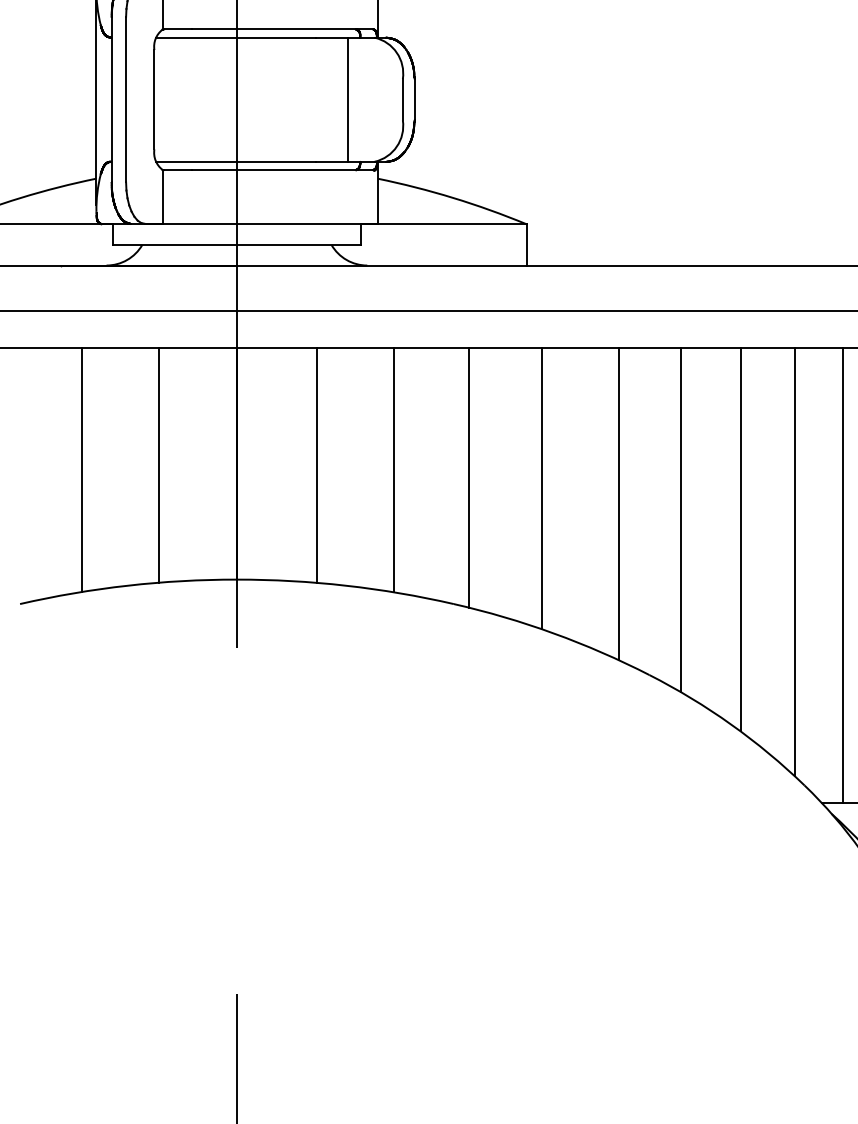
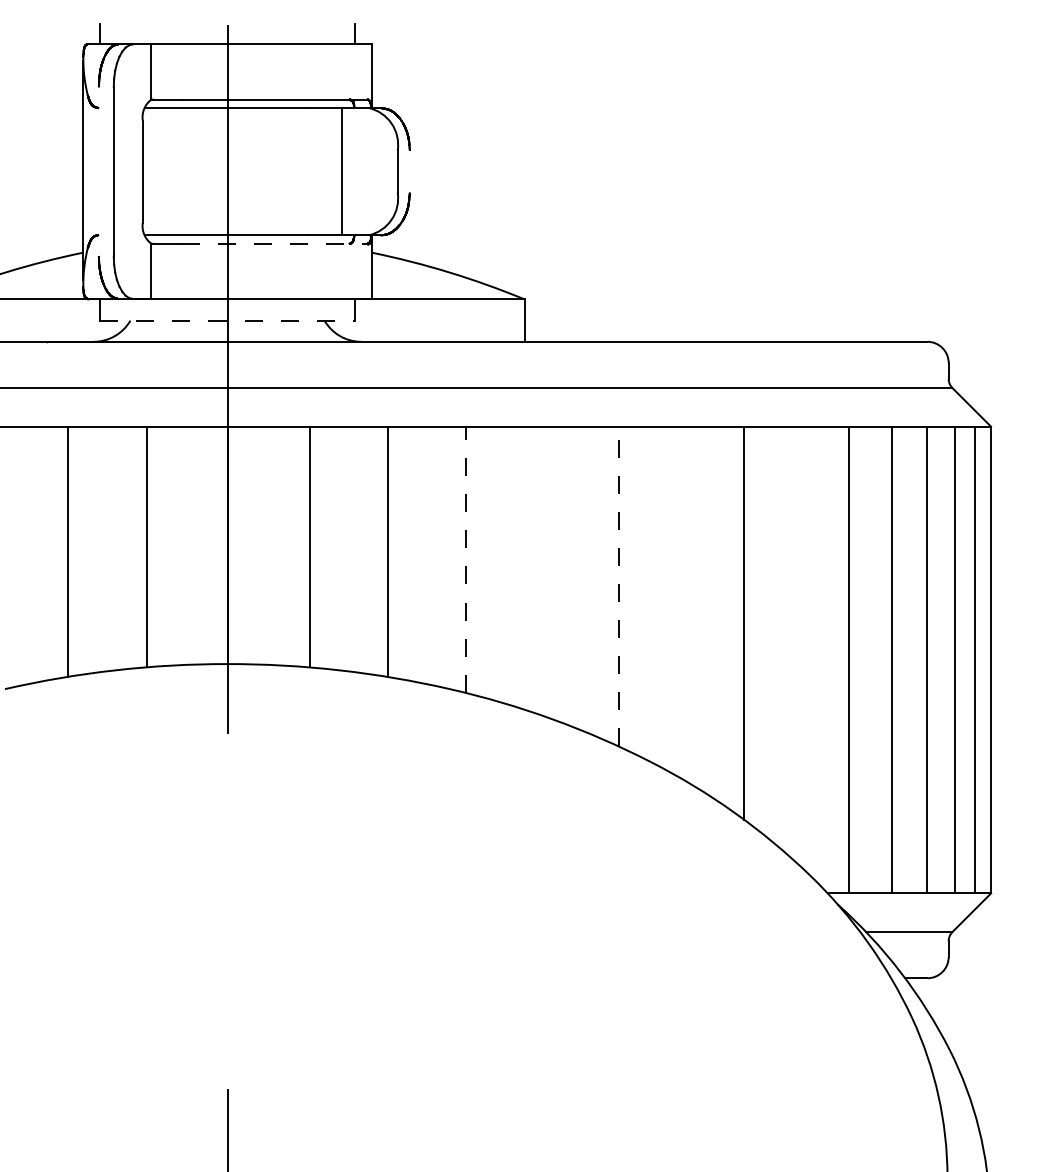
line: (111, 99) -> (98, 171), removed
line: (414, 99) -> (409, 171), removed
line: (282, 169) -> (274, 243), solid -> dashed
line: (237, 244) -> (228, 320), solid -> dashed
line: (468, 477) -> (465, 559), solid -> dashed
line: (541, 488) -> (540, 570), removed
line: (618, 504) -> (619, 586), solid -> dashed
line: (681, 519) -> (683, 602), removed
line: (794, 561) -> (799, 645), removed

